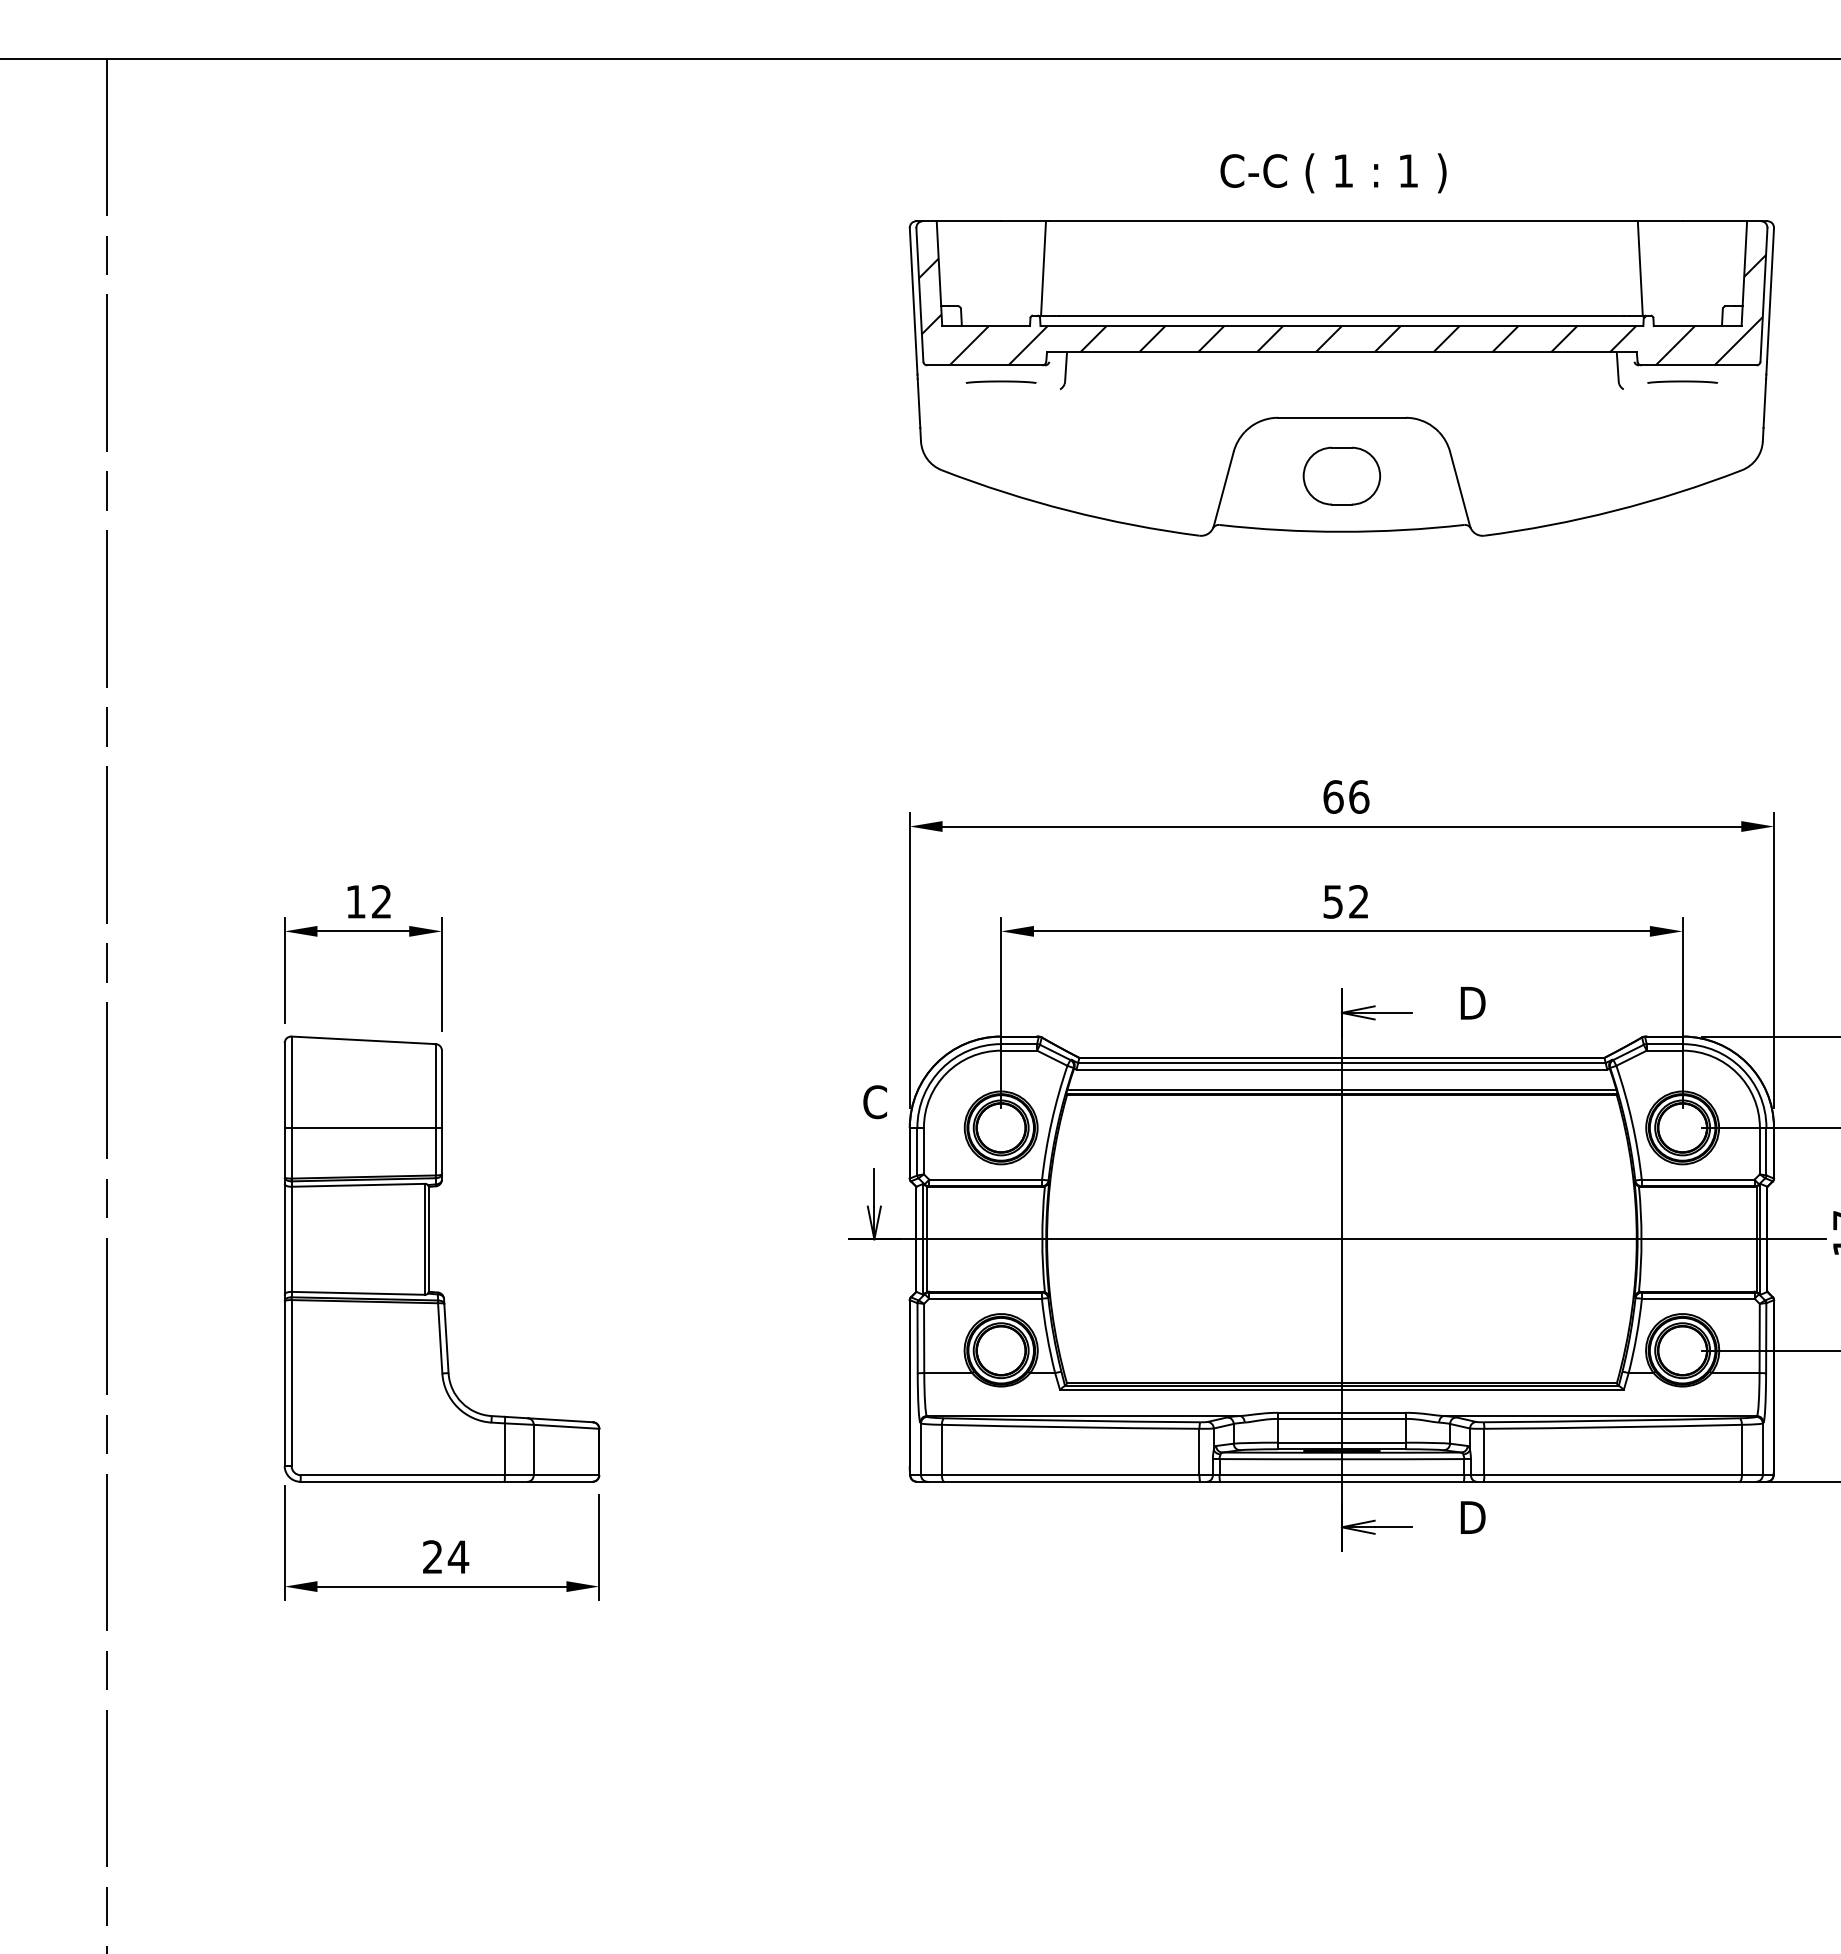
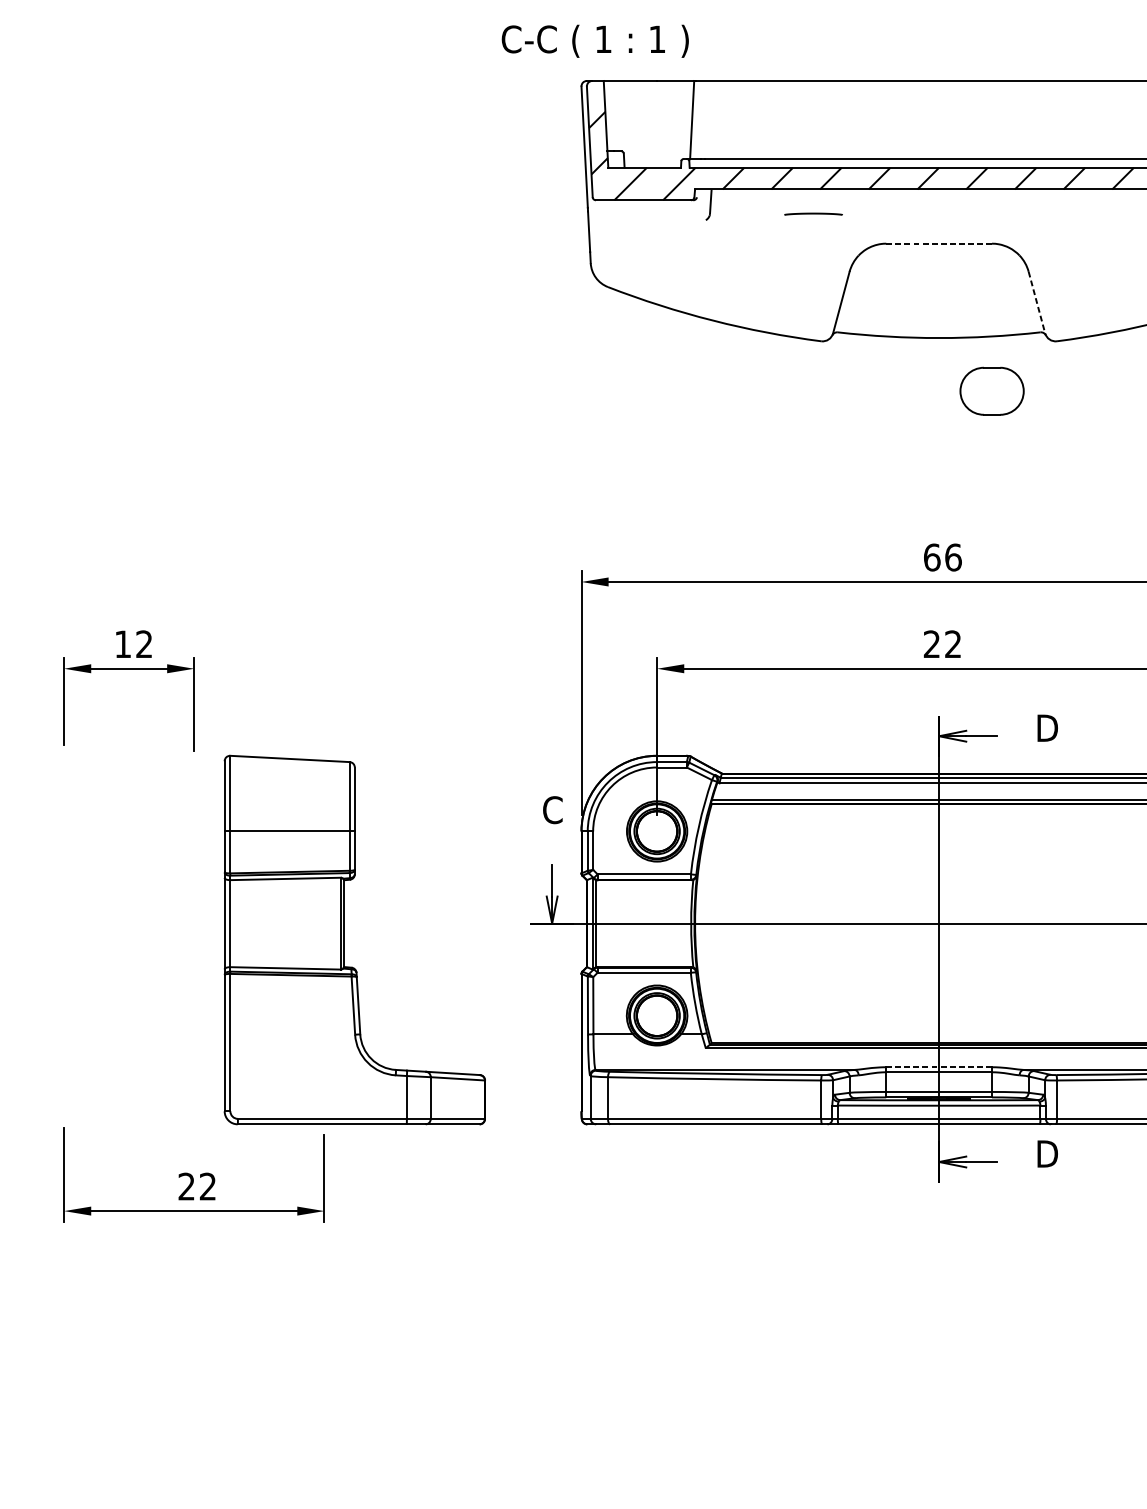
text: (1333, 173) -> (595, 41), moved
line: (1000, 381) -> (812, 213), moved
line: (1341, 417) -> (938, 243), solid -> dashed
part: (1341, 475) -> (991, 390), moved
line: (1460, 489) -> (1037, 303), solid -> dashed
text: (1332, 901) -> (931, 644), 52 -> 22
part: (429, 1258) -> (344, 939), moved
line: (1341, 1412) -> (938, 1066), solid -> dashed
text: (458, 1556) -> (207, 1186), 24 -> 22

